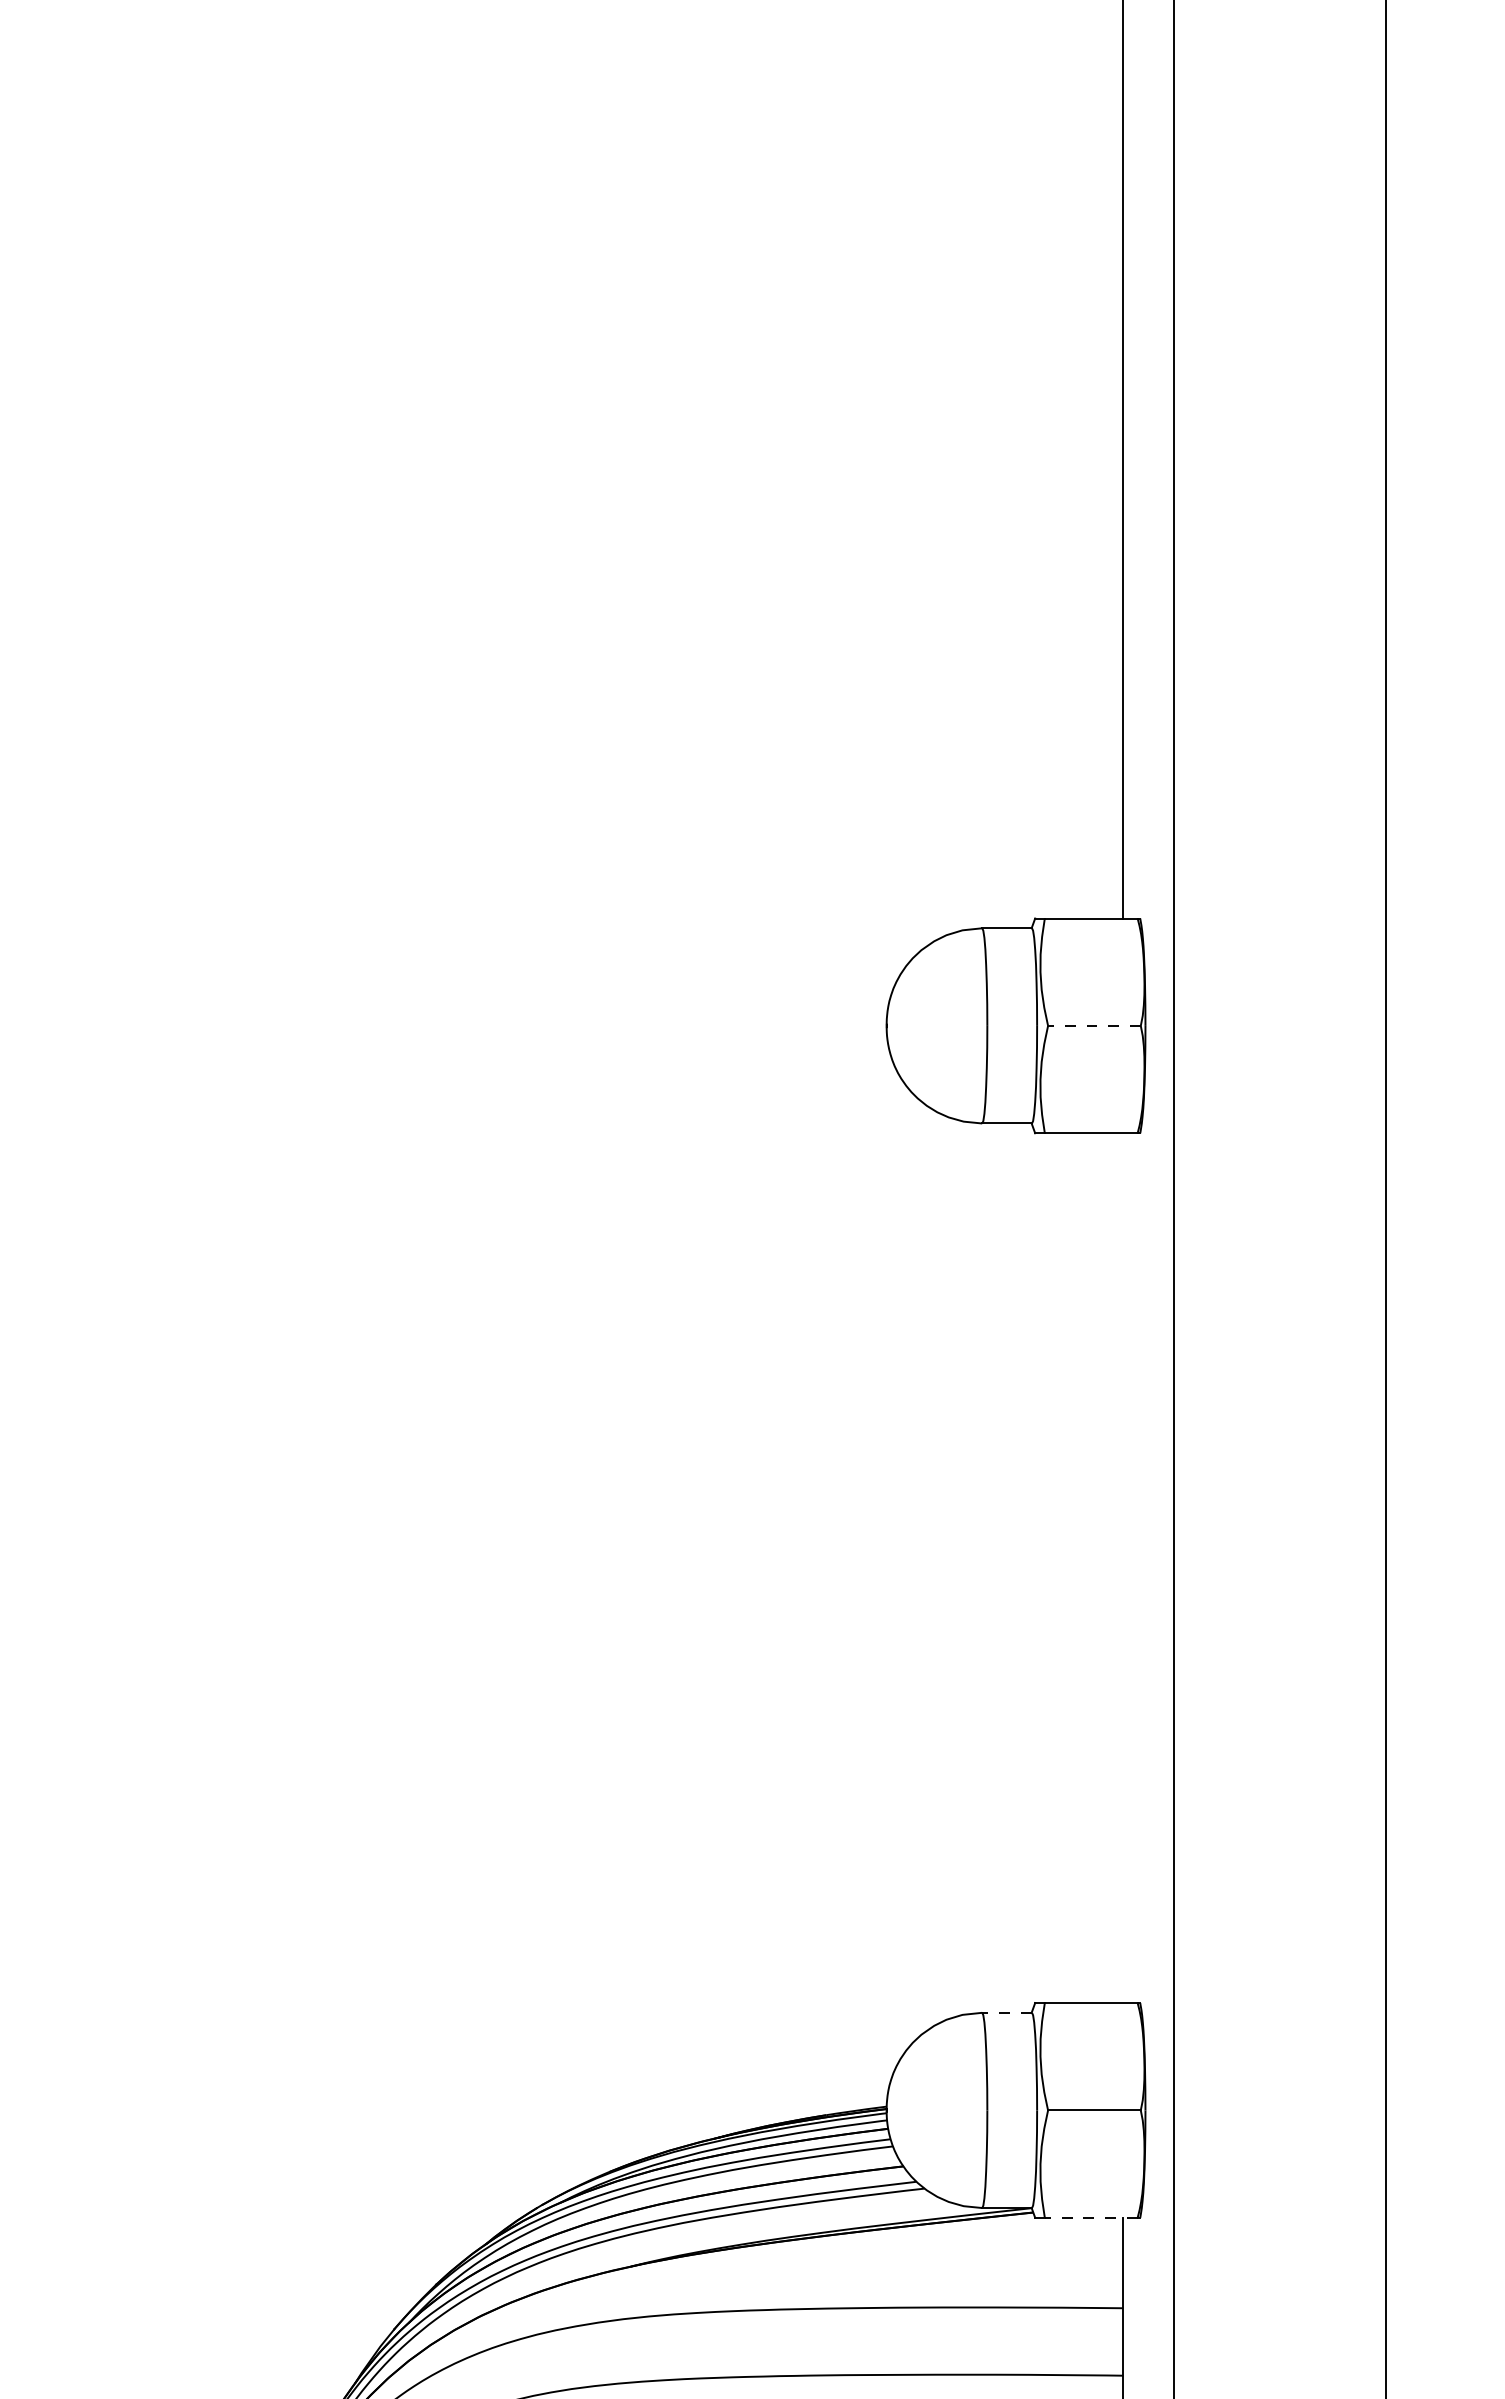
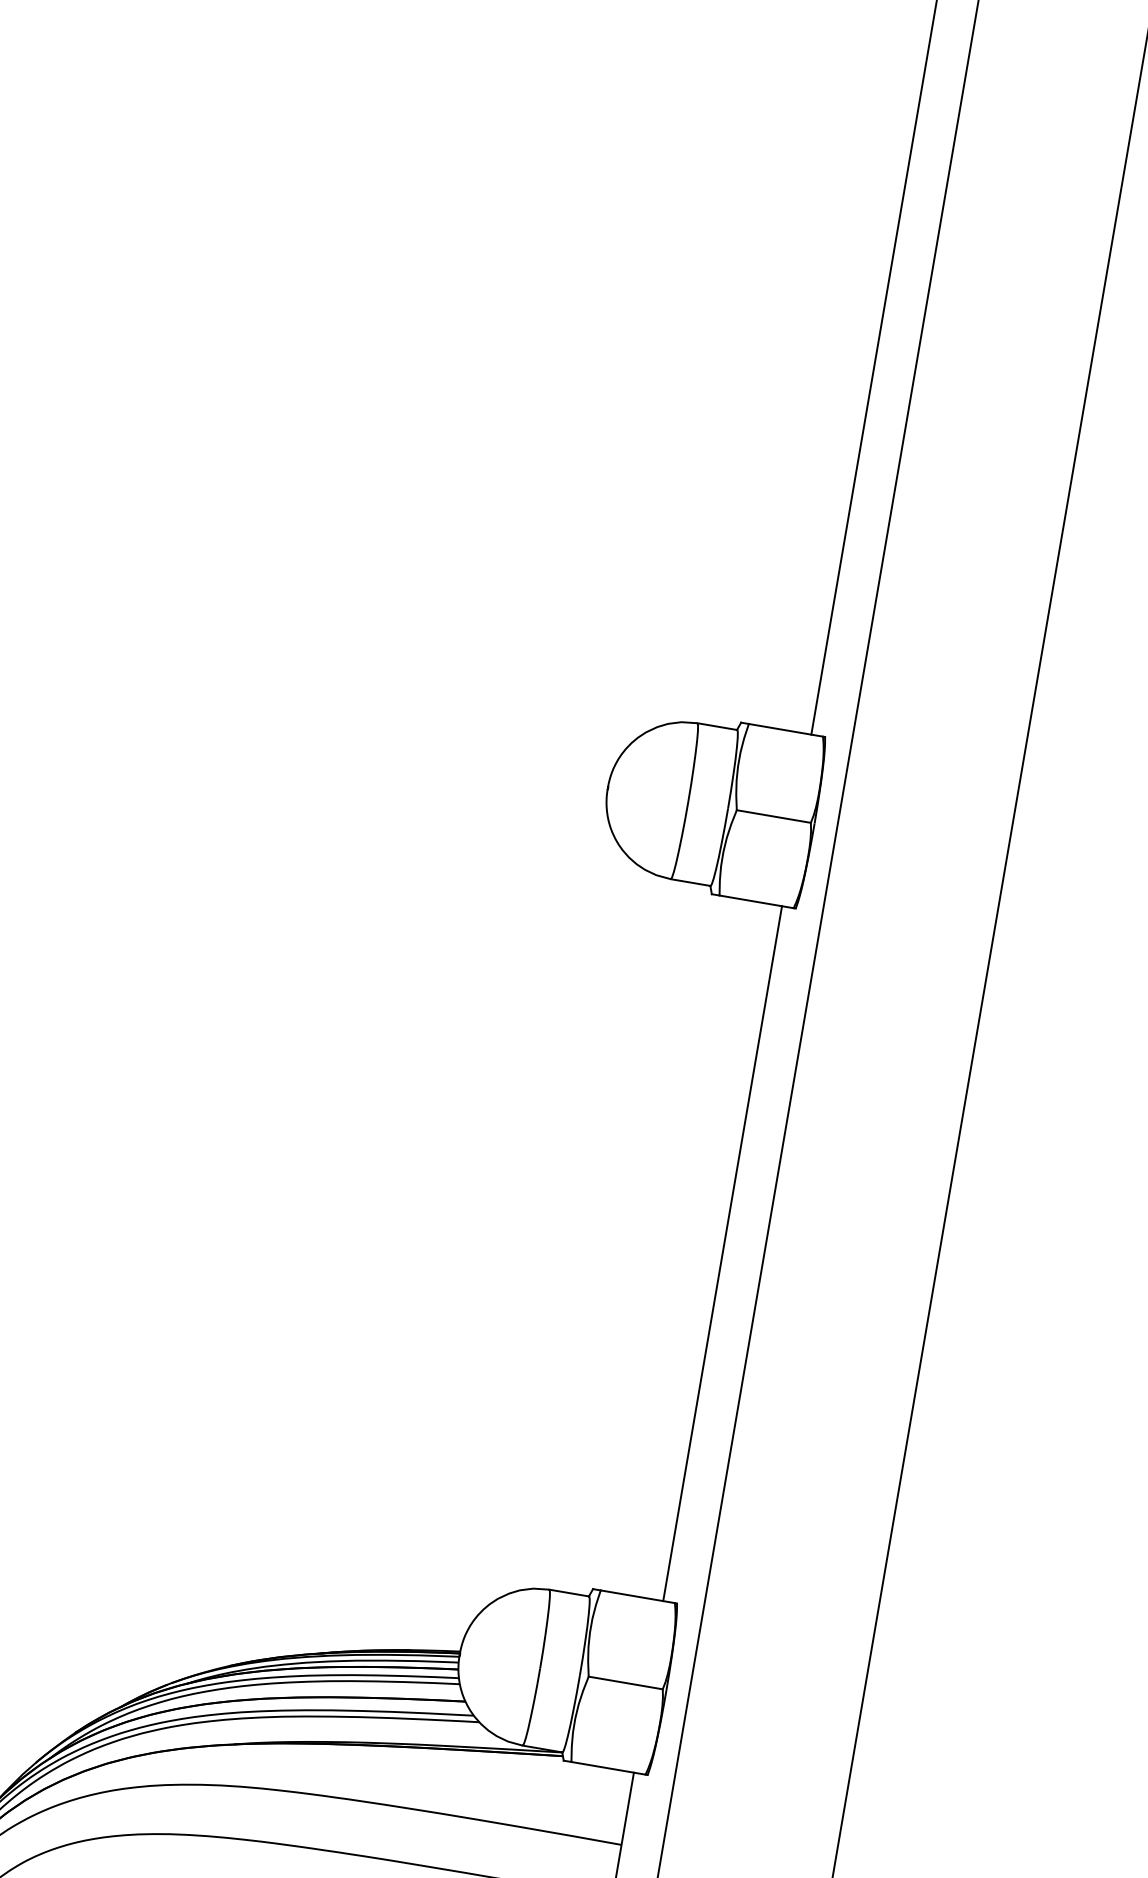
line: (1093, 1025) -> (773, 816), dashed -> solid
line: (1123, 1568) -> (722, 1254), added
line: (1006, 2012) -> (568, 1592), dashed -> solid
line: (1090, 2217) -> (607, 1767), dashed -> solid

